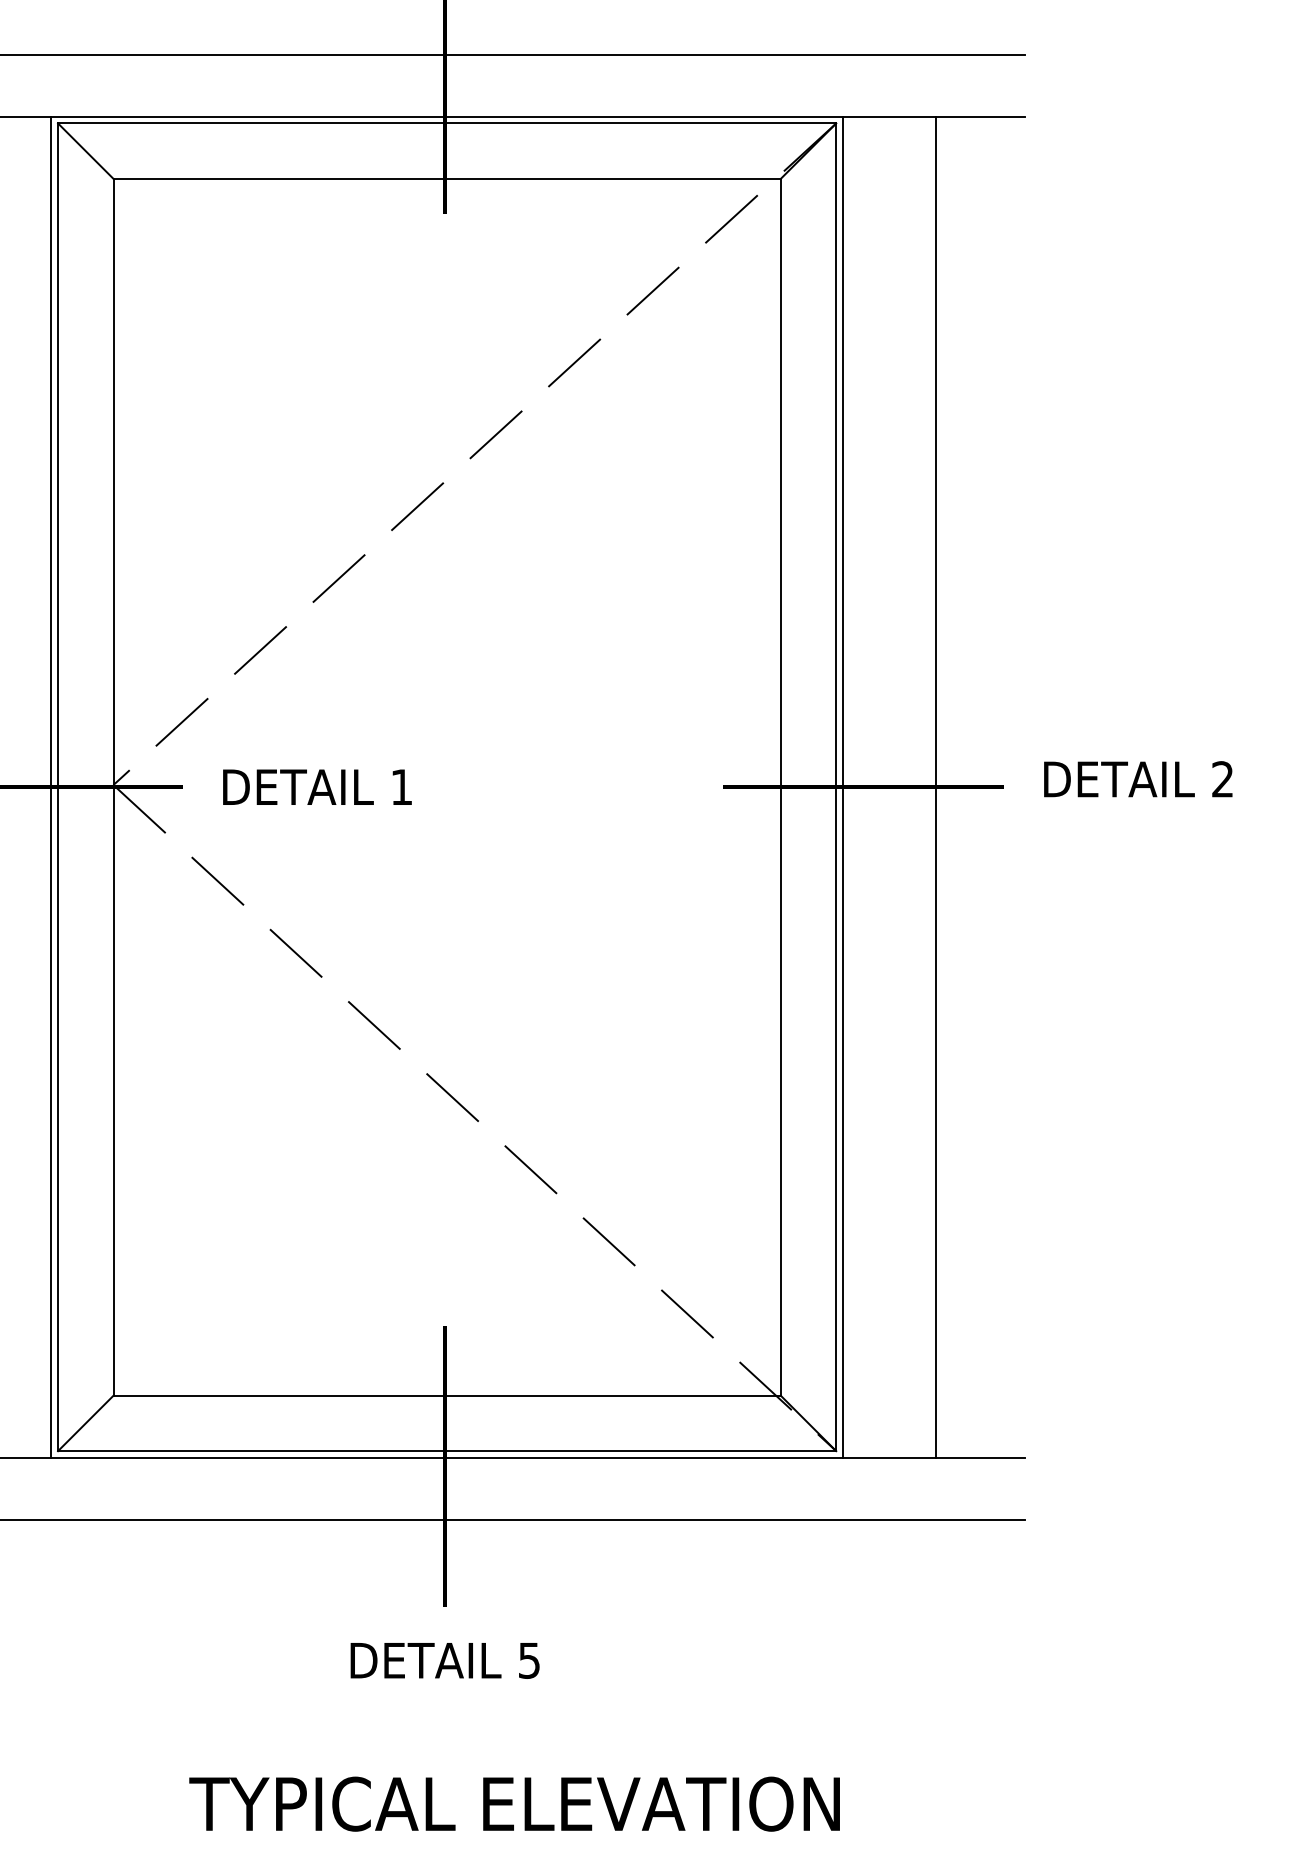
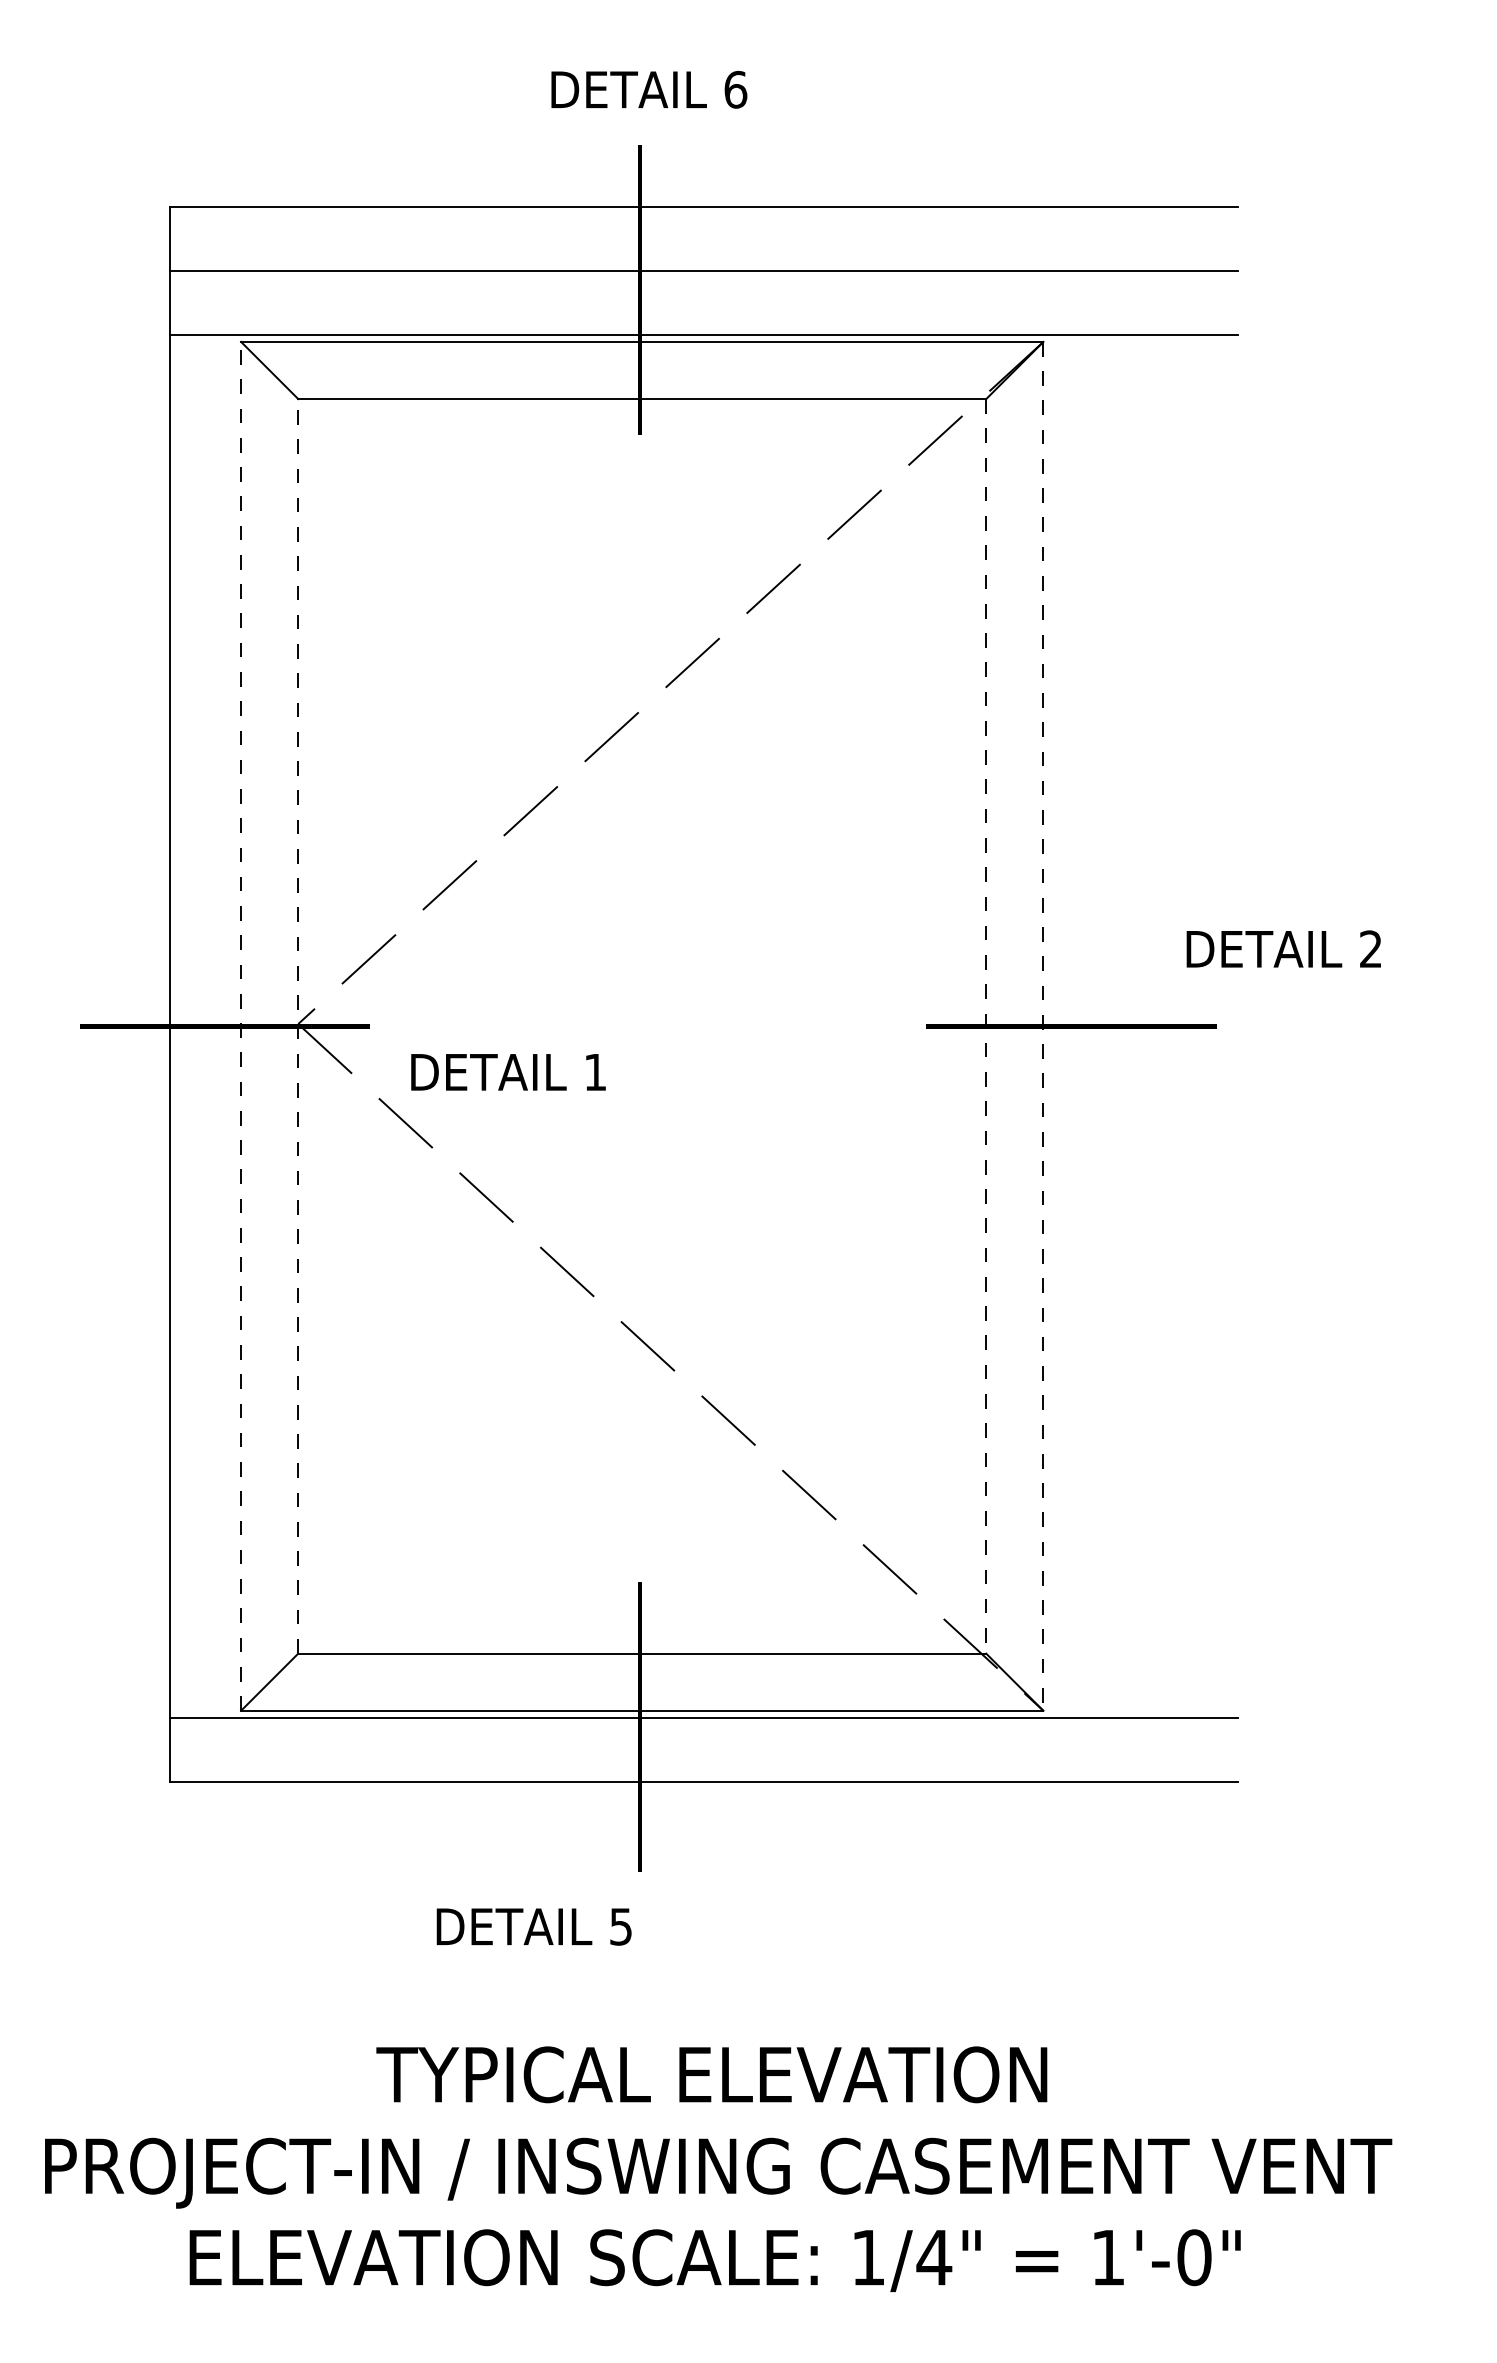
text: (1137, 778) -> (1283, 948), moved
line: (58, 786) -> (241, 1025), solid -> dashed
line: (113, 786) -> (298, 1025), solid -> dashed
line: (51, 787) -> (234, 1026), removed
text: (317, 787) -> (508, 1072), moved
line: (781, 787) -> (986, 1026), solid -> dashed
line: (836, 787) -> (1043, 1026), solid -> dashed
line: (843, 787) -> (1050, 1026), removed
line: (936, 787) -> (1146, 1026), removed
text: (444, 1660) -> (533, 1926), moved

